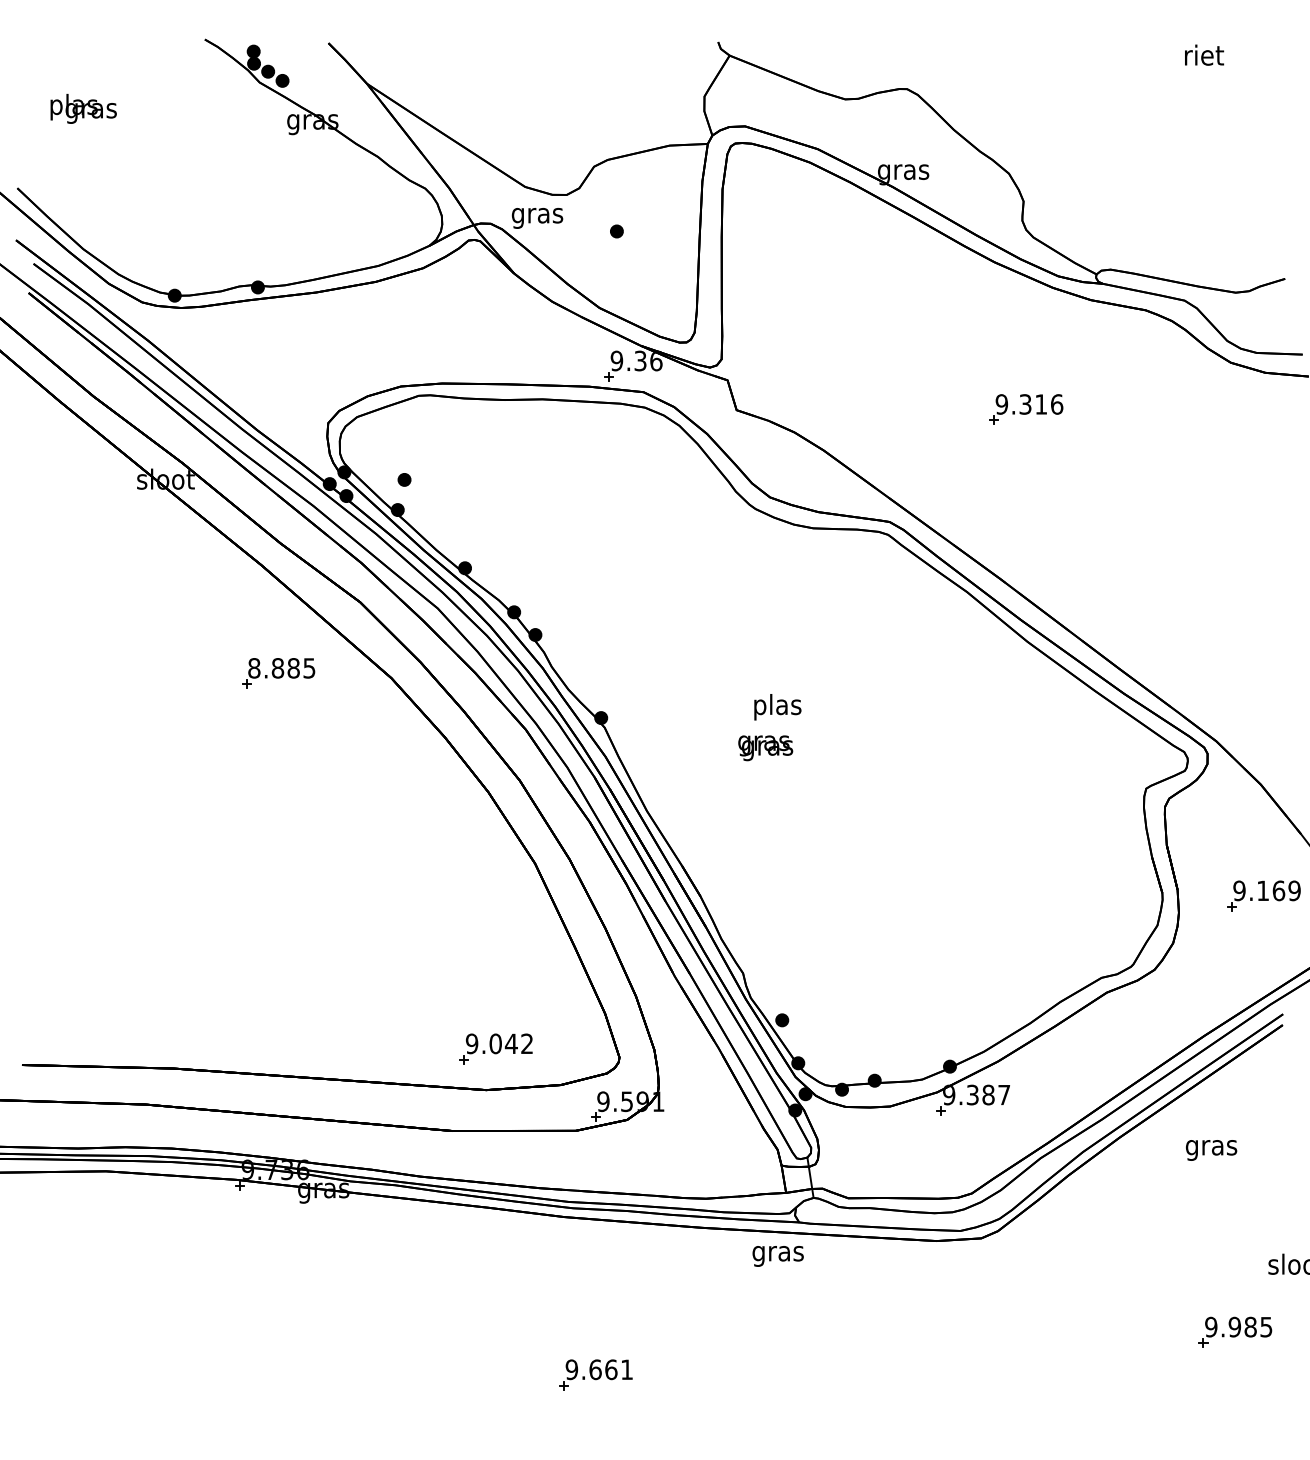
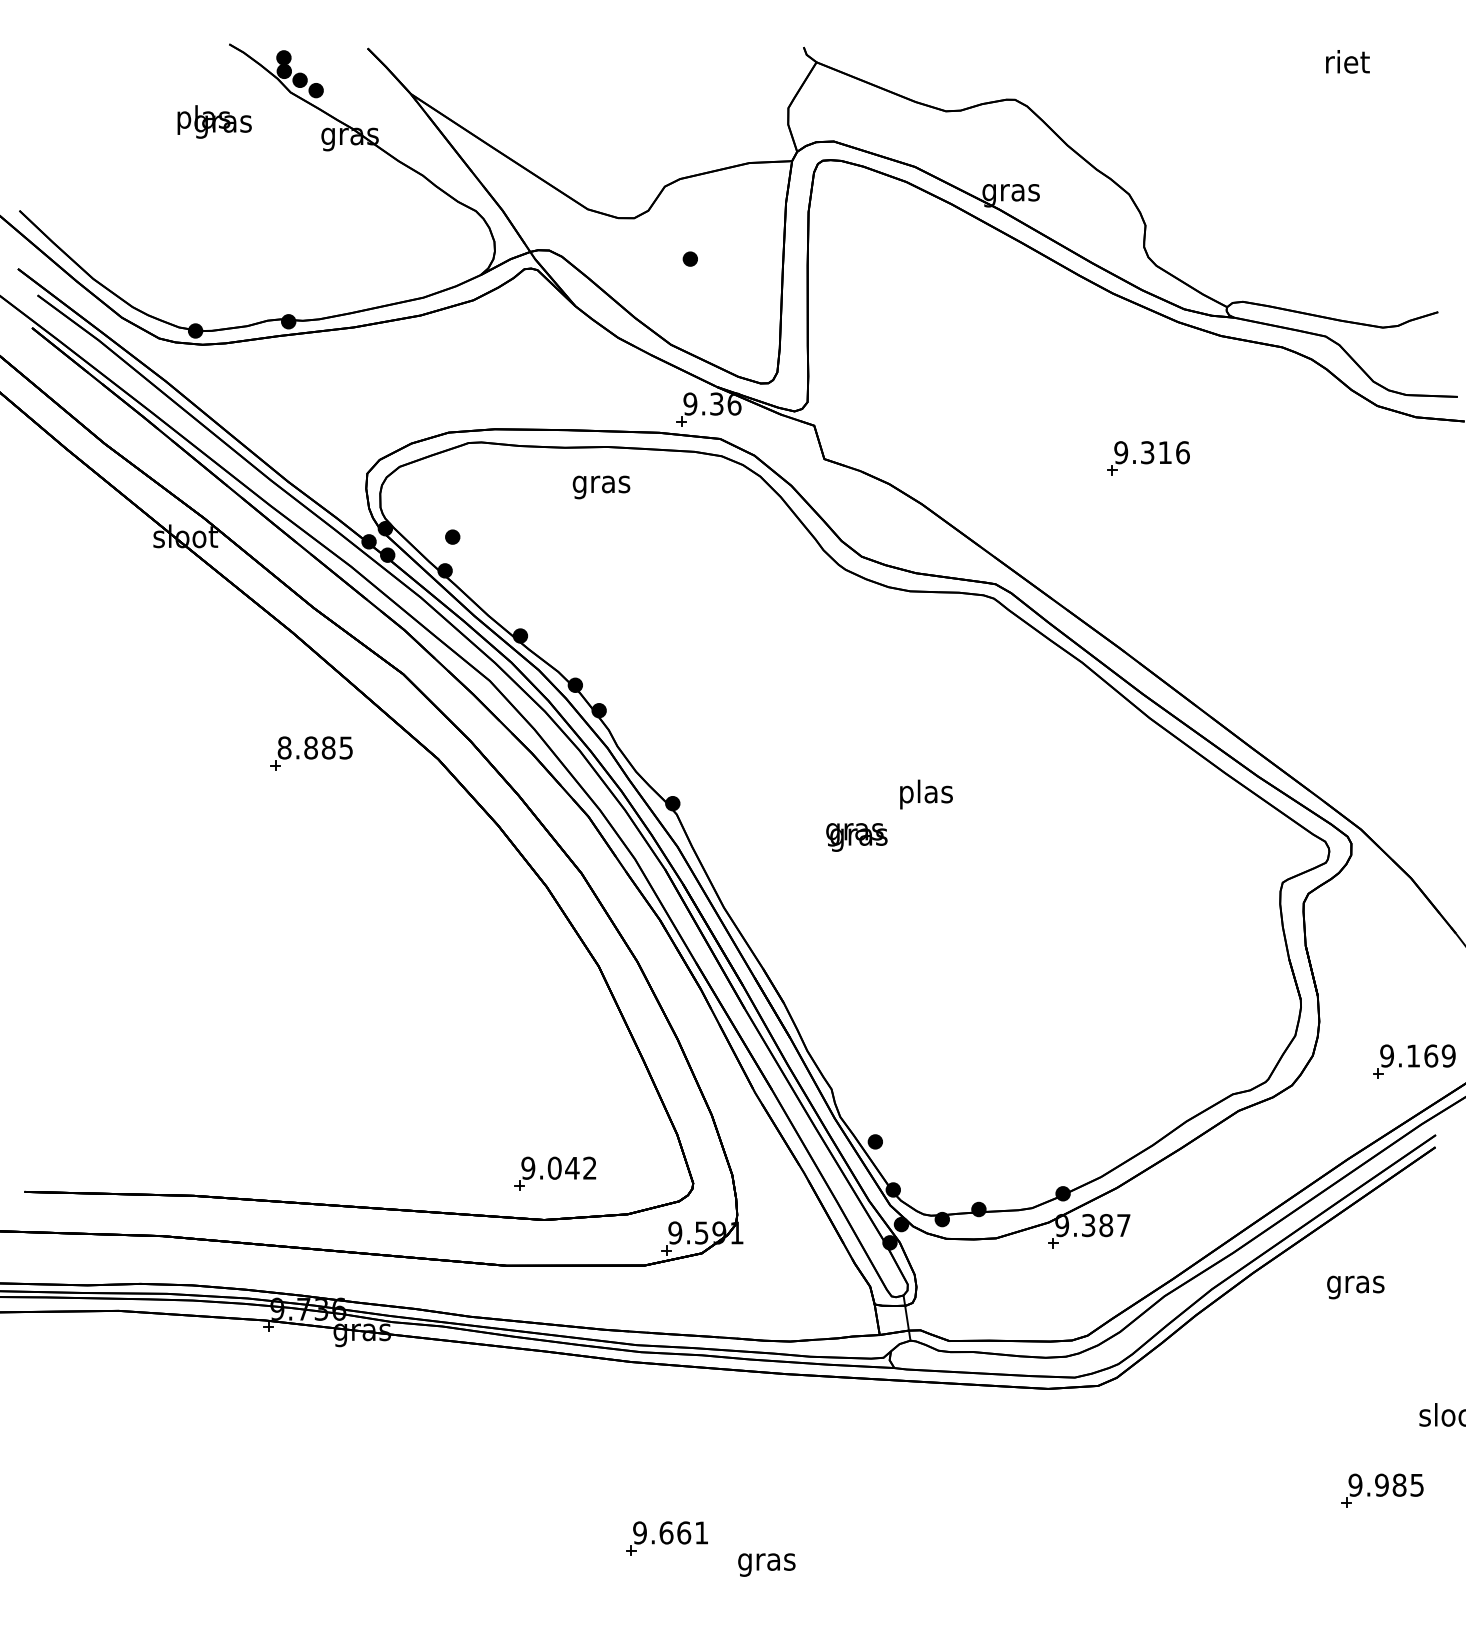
text: (83, 108) -> (214, 121), moved
text: (537, 218) -> (601, 487), moved
text: (777, 707) -> (926, 794), moved
part: (1263, 895) -> (1414, 1061), moved
text: (777, 1255) -> (766, 1564), moved

